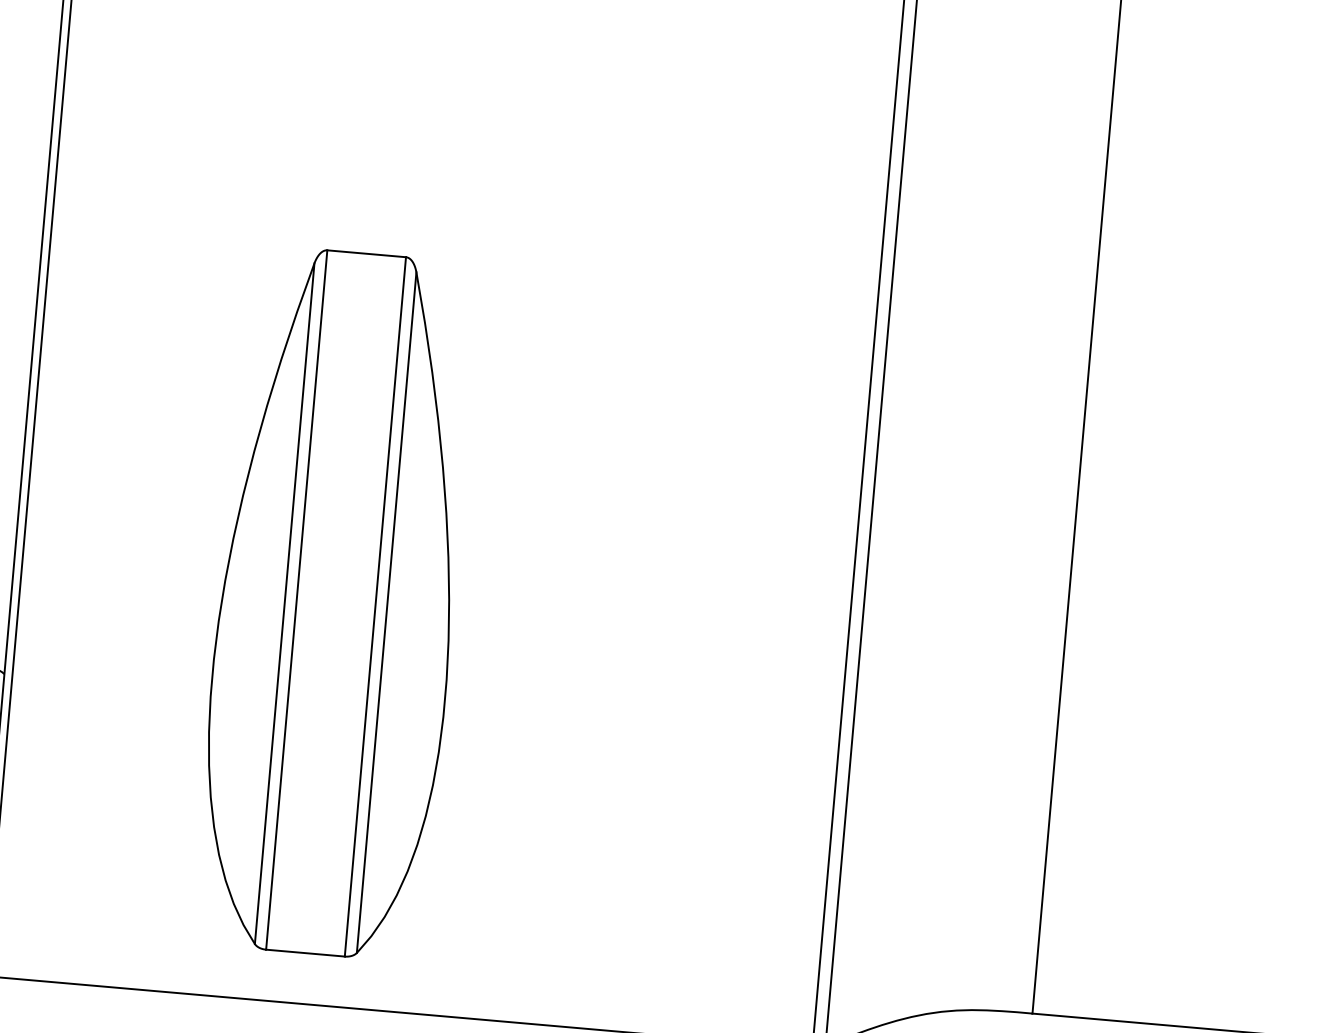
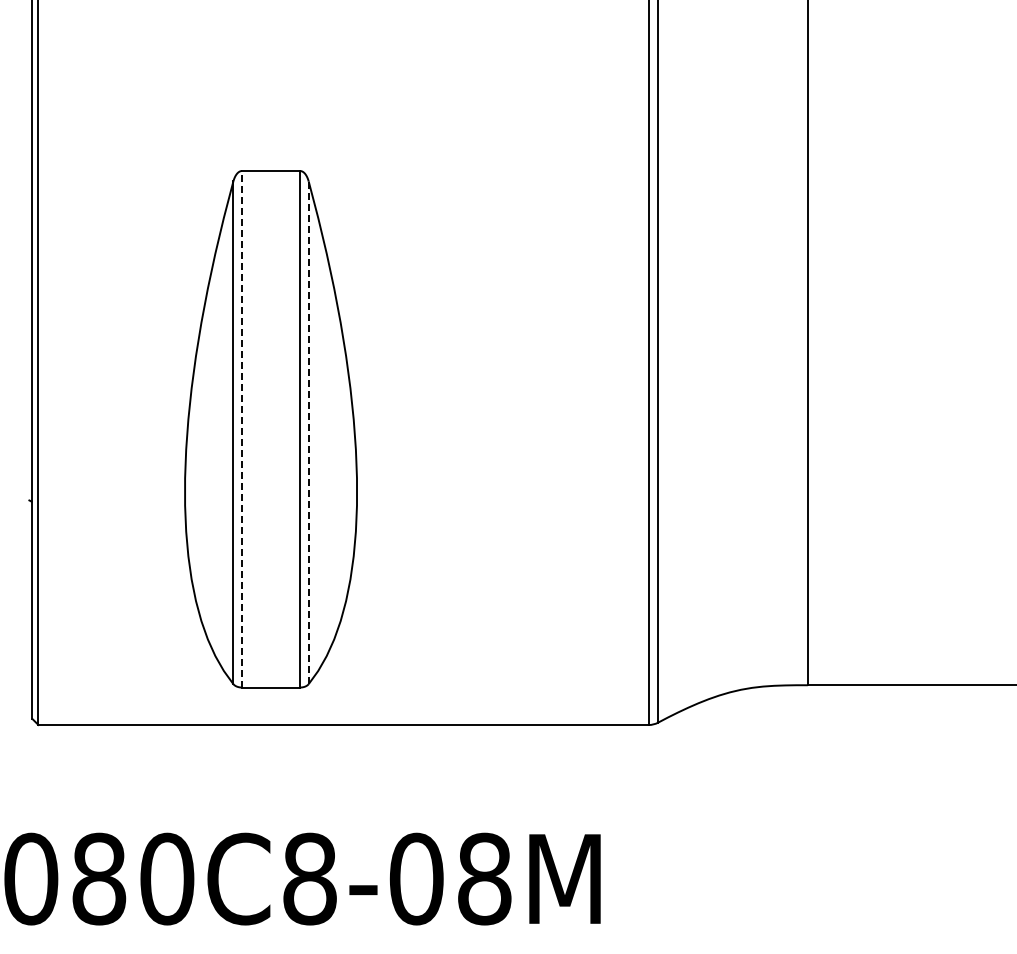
line: (297, 599) -> (242, 428), solid -> dashed
line: (386, 612) -> (308, 432), solid -> dashed

